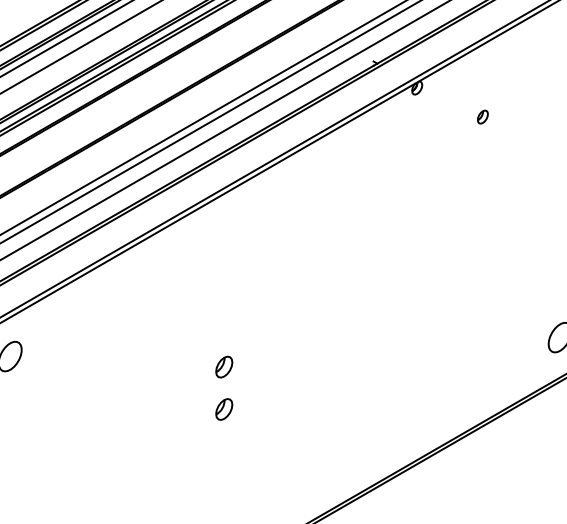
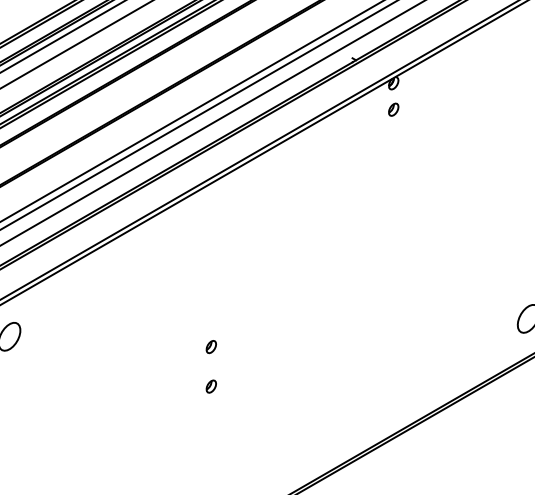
part: (482, 116) -> (393, 109), moved
part: (223, 367) -> (210, 347), size x0.62
part: (223, 409) -> (210, 386), size x0.62

